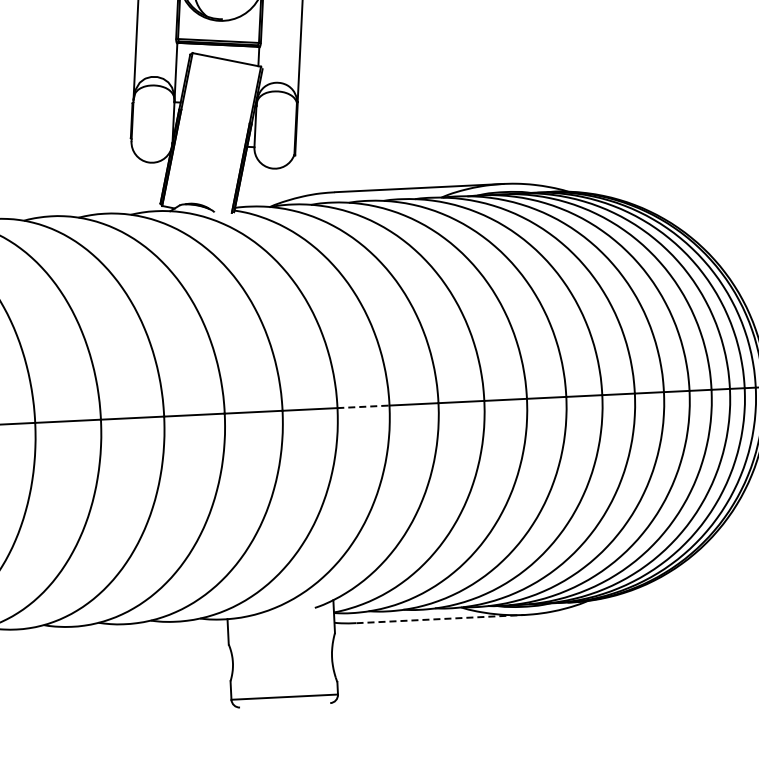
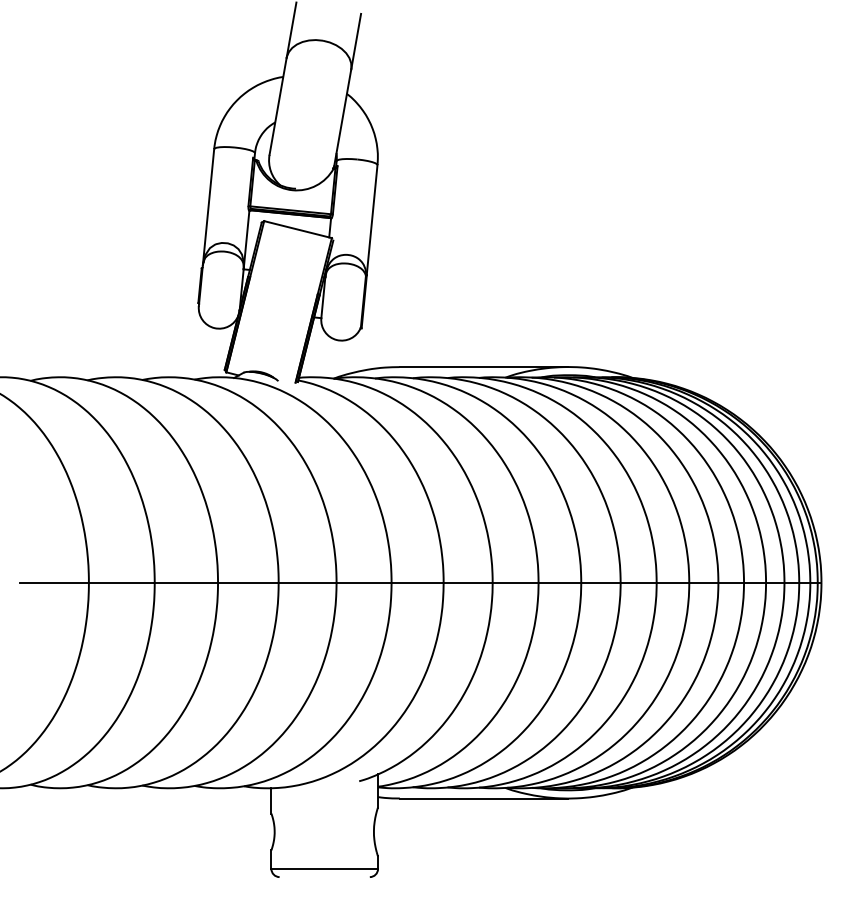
line: (363, 406) -> (417, 582), dashed -> solid
line: (440, 619) -> (484, 798), dashed -> solid

